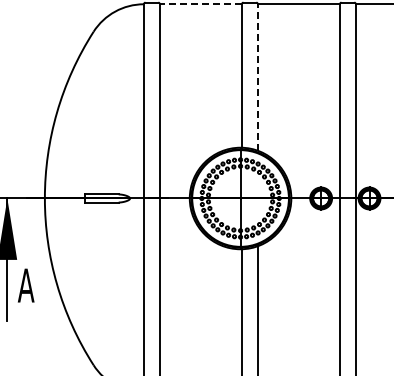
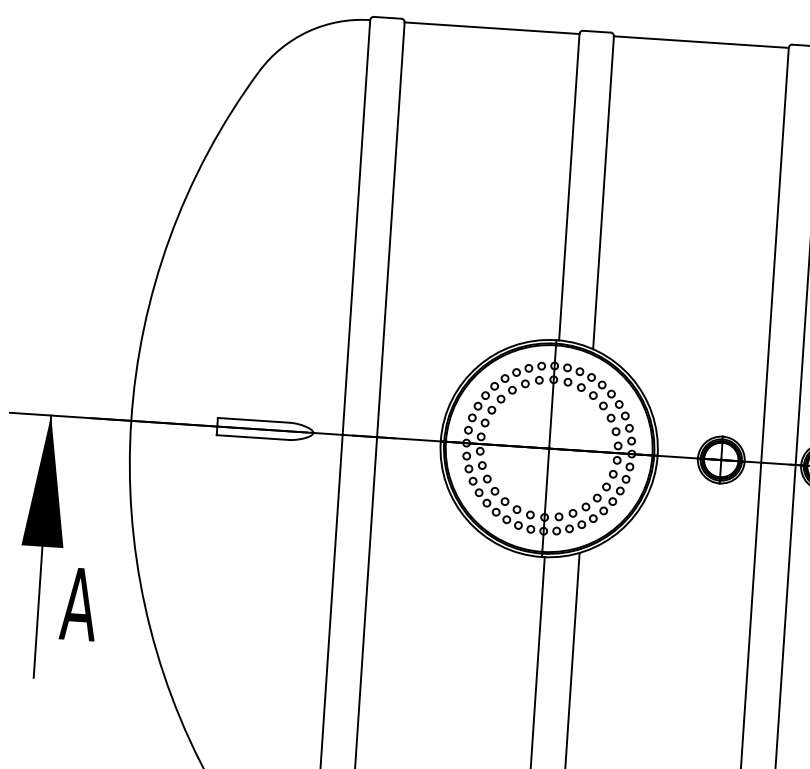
line: (200, 4) -> (491, 28), dashed -> solid
line: (257, 77) -> (602, 192), dashed -> solid

